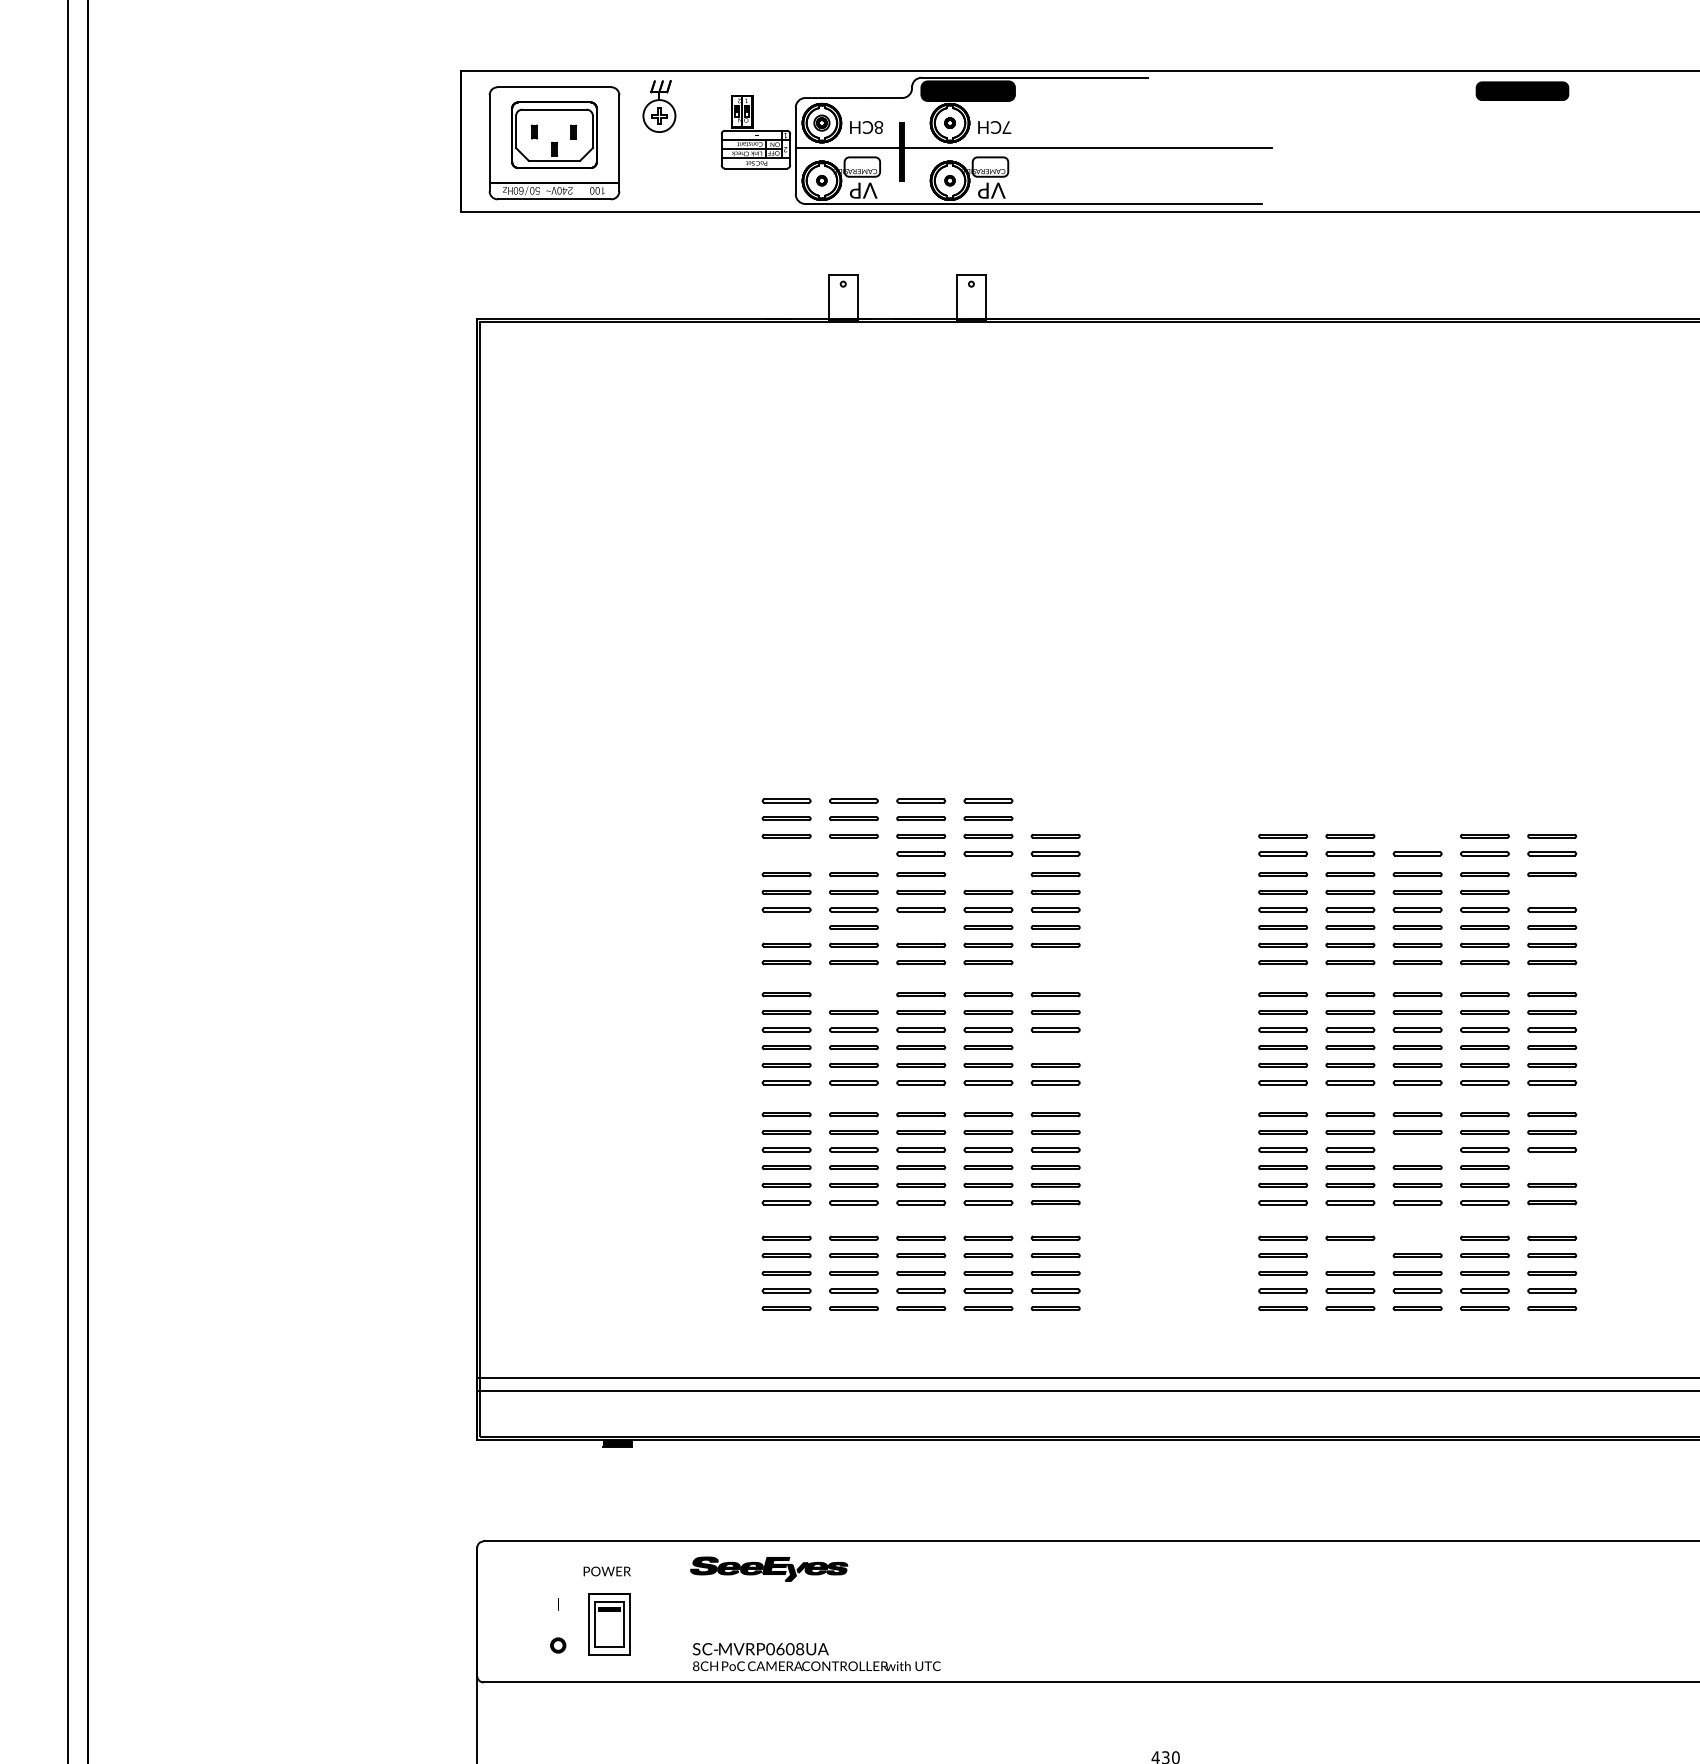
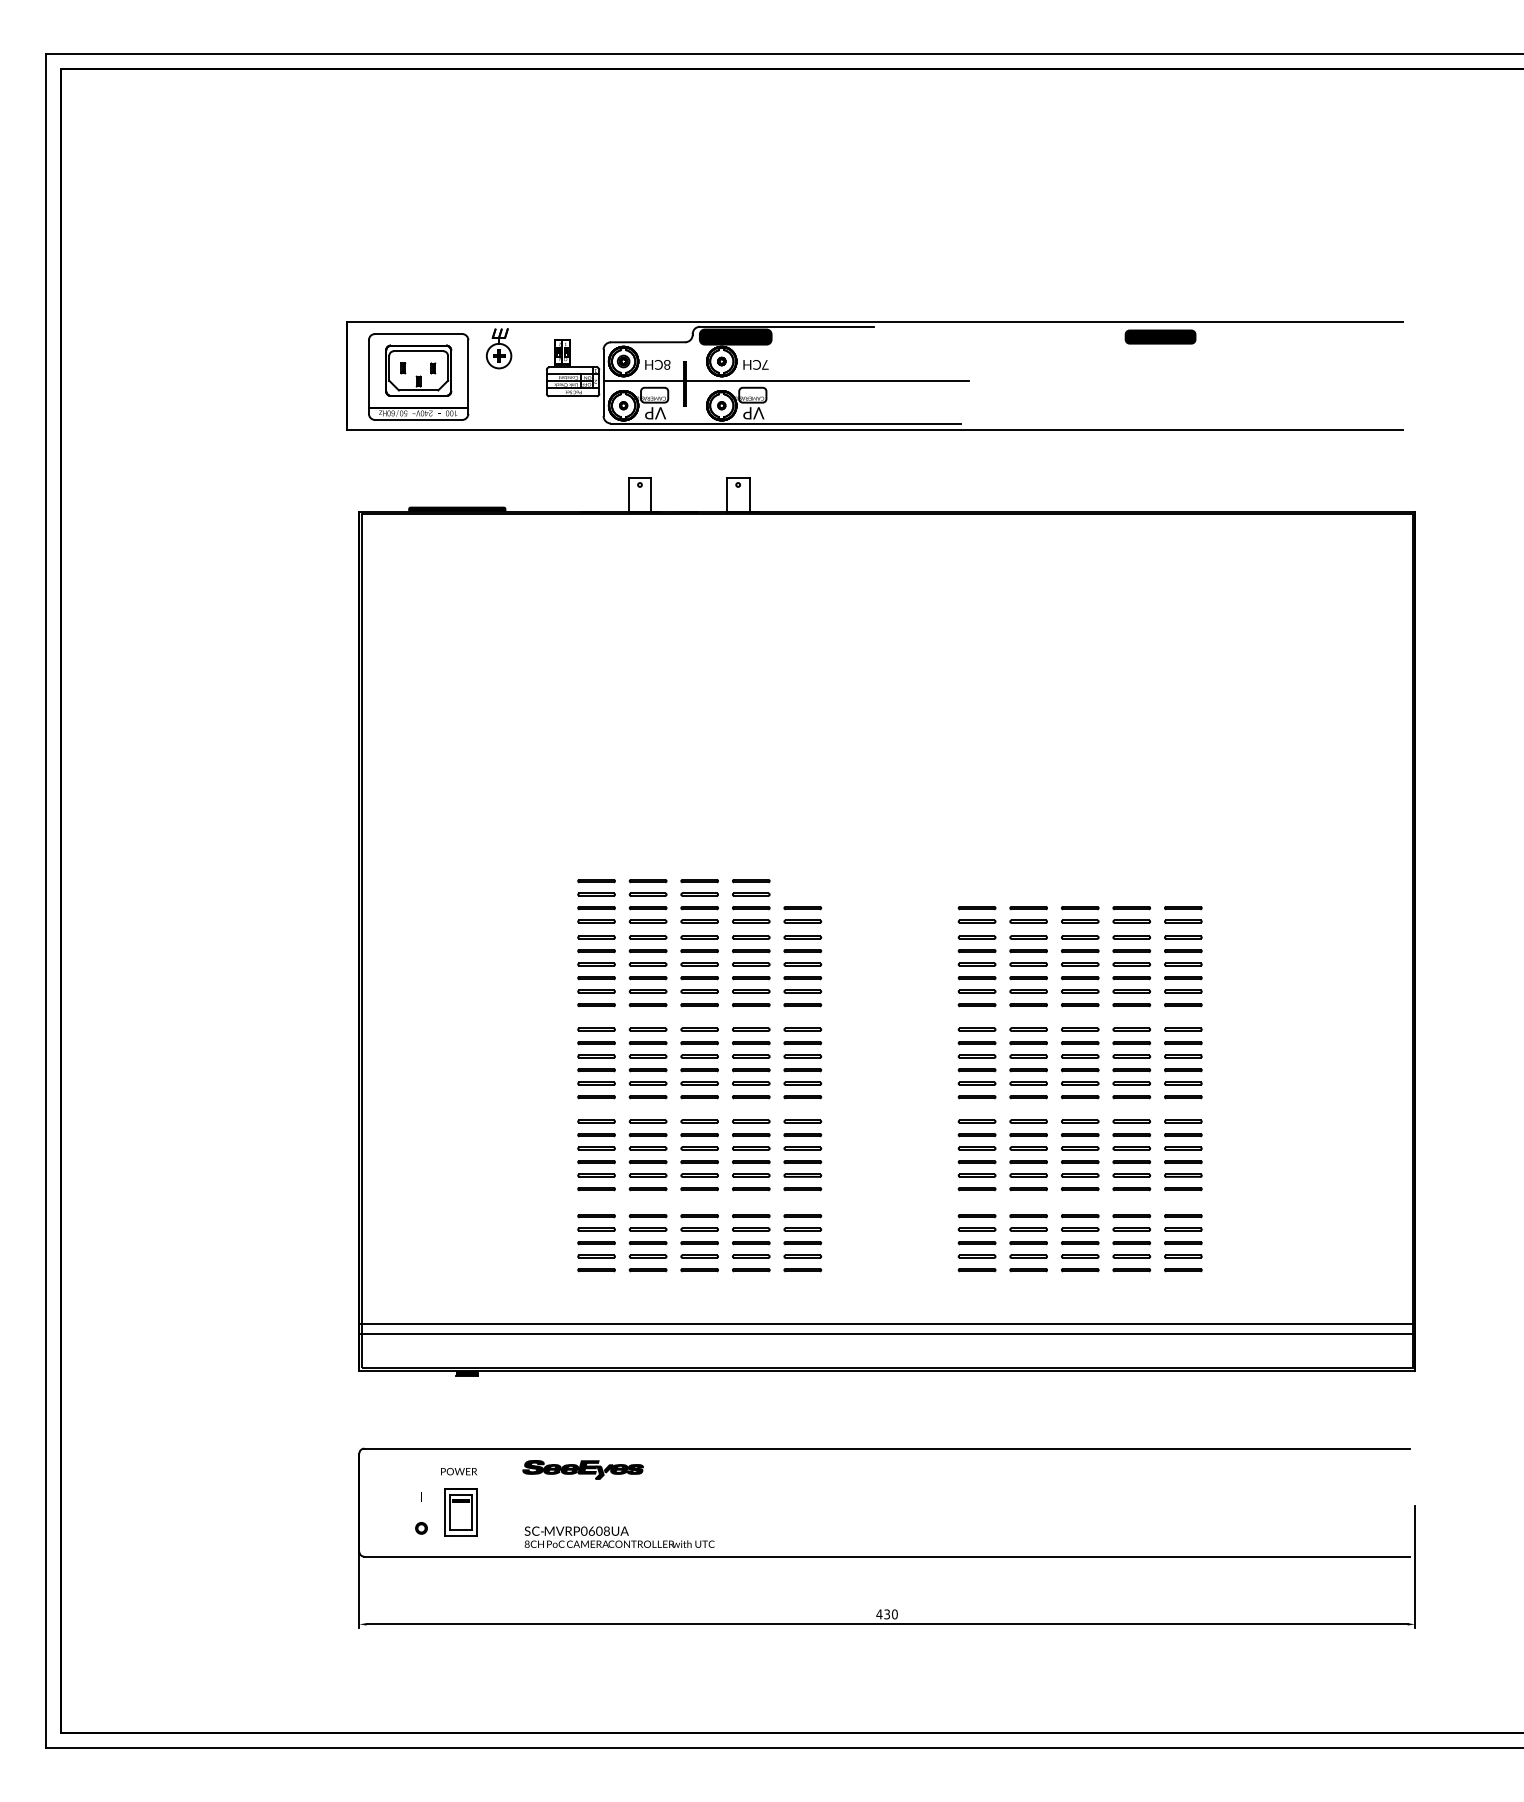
fill: (605, 314) -> (457, 508), added
line: (1418, 836) -> (1080, 908), added
line: (786, 852) -> (596, 920), added
line: (853, 852) -> (647, 920), added
line: (988, 873) -> (751, 936), added
line: (1552, 892) -> (1183, 951), added
line: (786, 928) -> (596, 978), added
line: (920, 928) -> (699, 978), added
line: (1055, 963) -> (802, 1005), added
line: (853, 993) -> (647, 1028), added
line: (1055, 1048) -> (802, 1070), added
line: (1418, 1148) -> (1080, 1147), added
line: (1552, 1168) -> (1183, 1162), added
line: (1418, 1238) -> (1080, 1216), added
line: (1350, 1254) -> (1028, 1228), added

